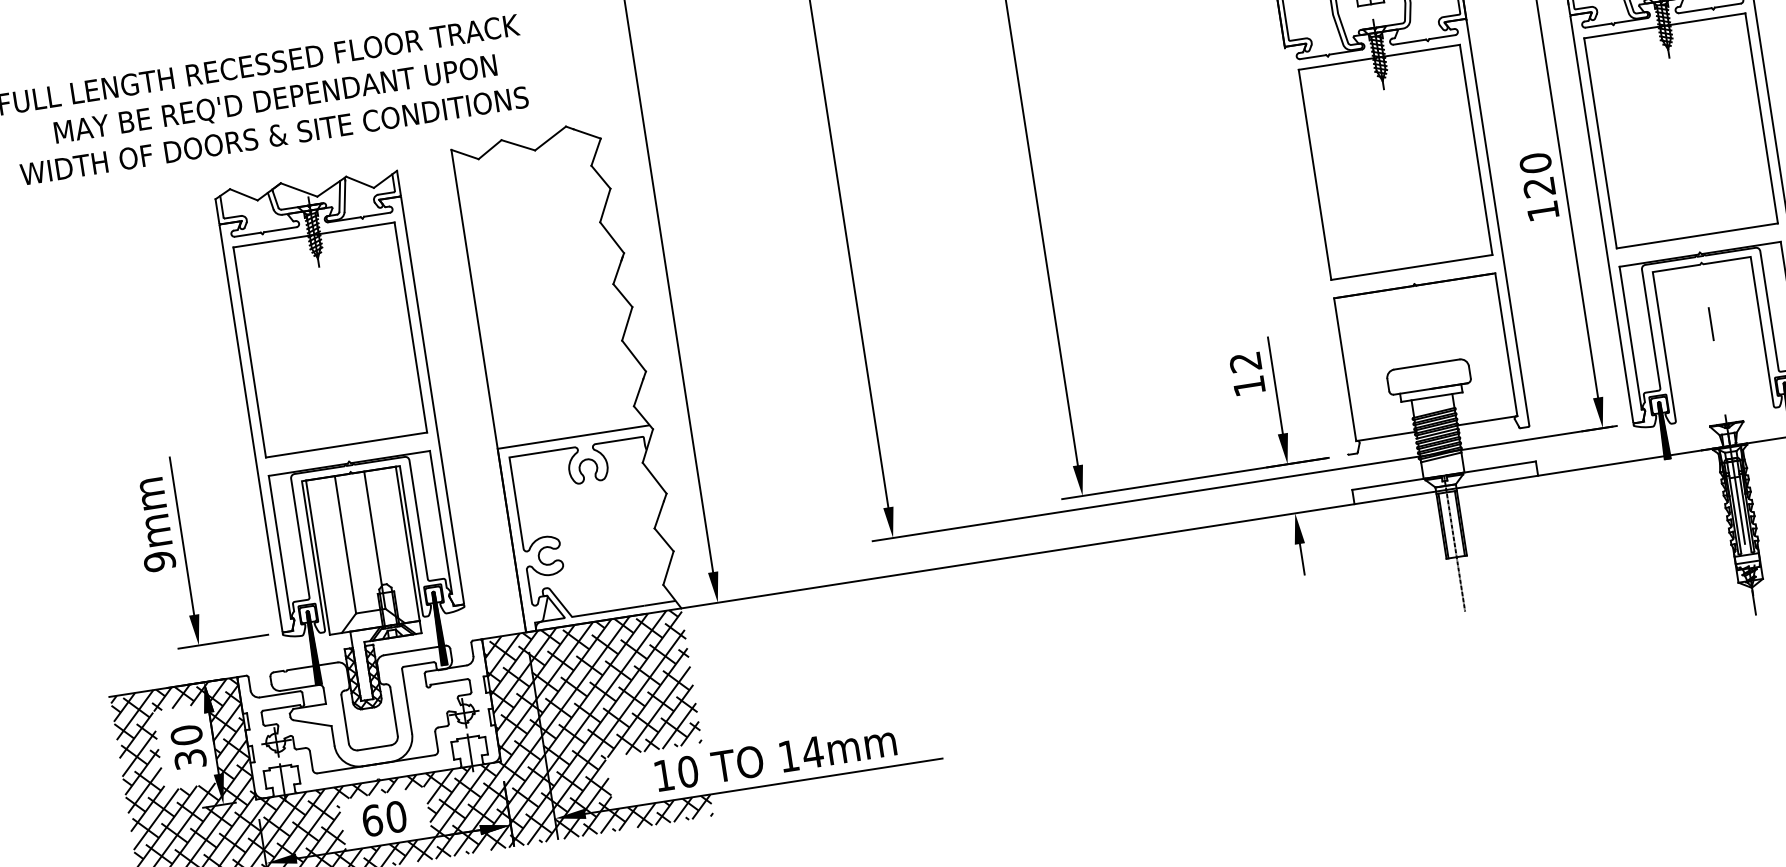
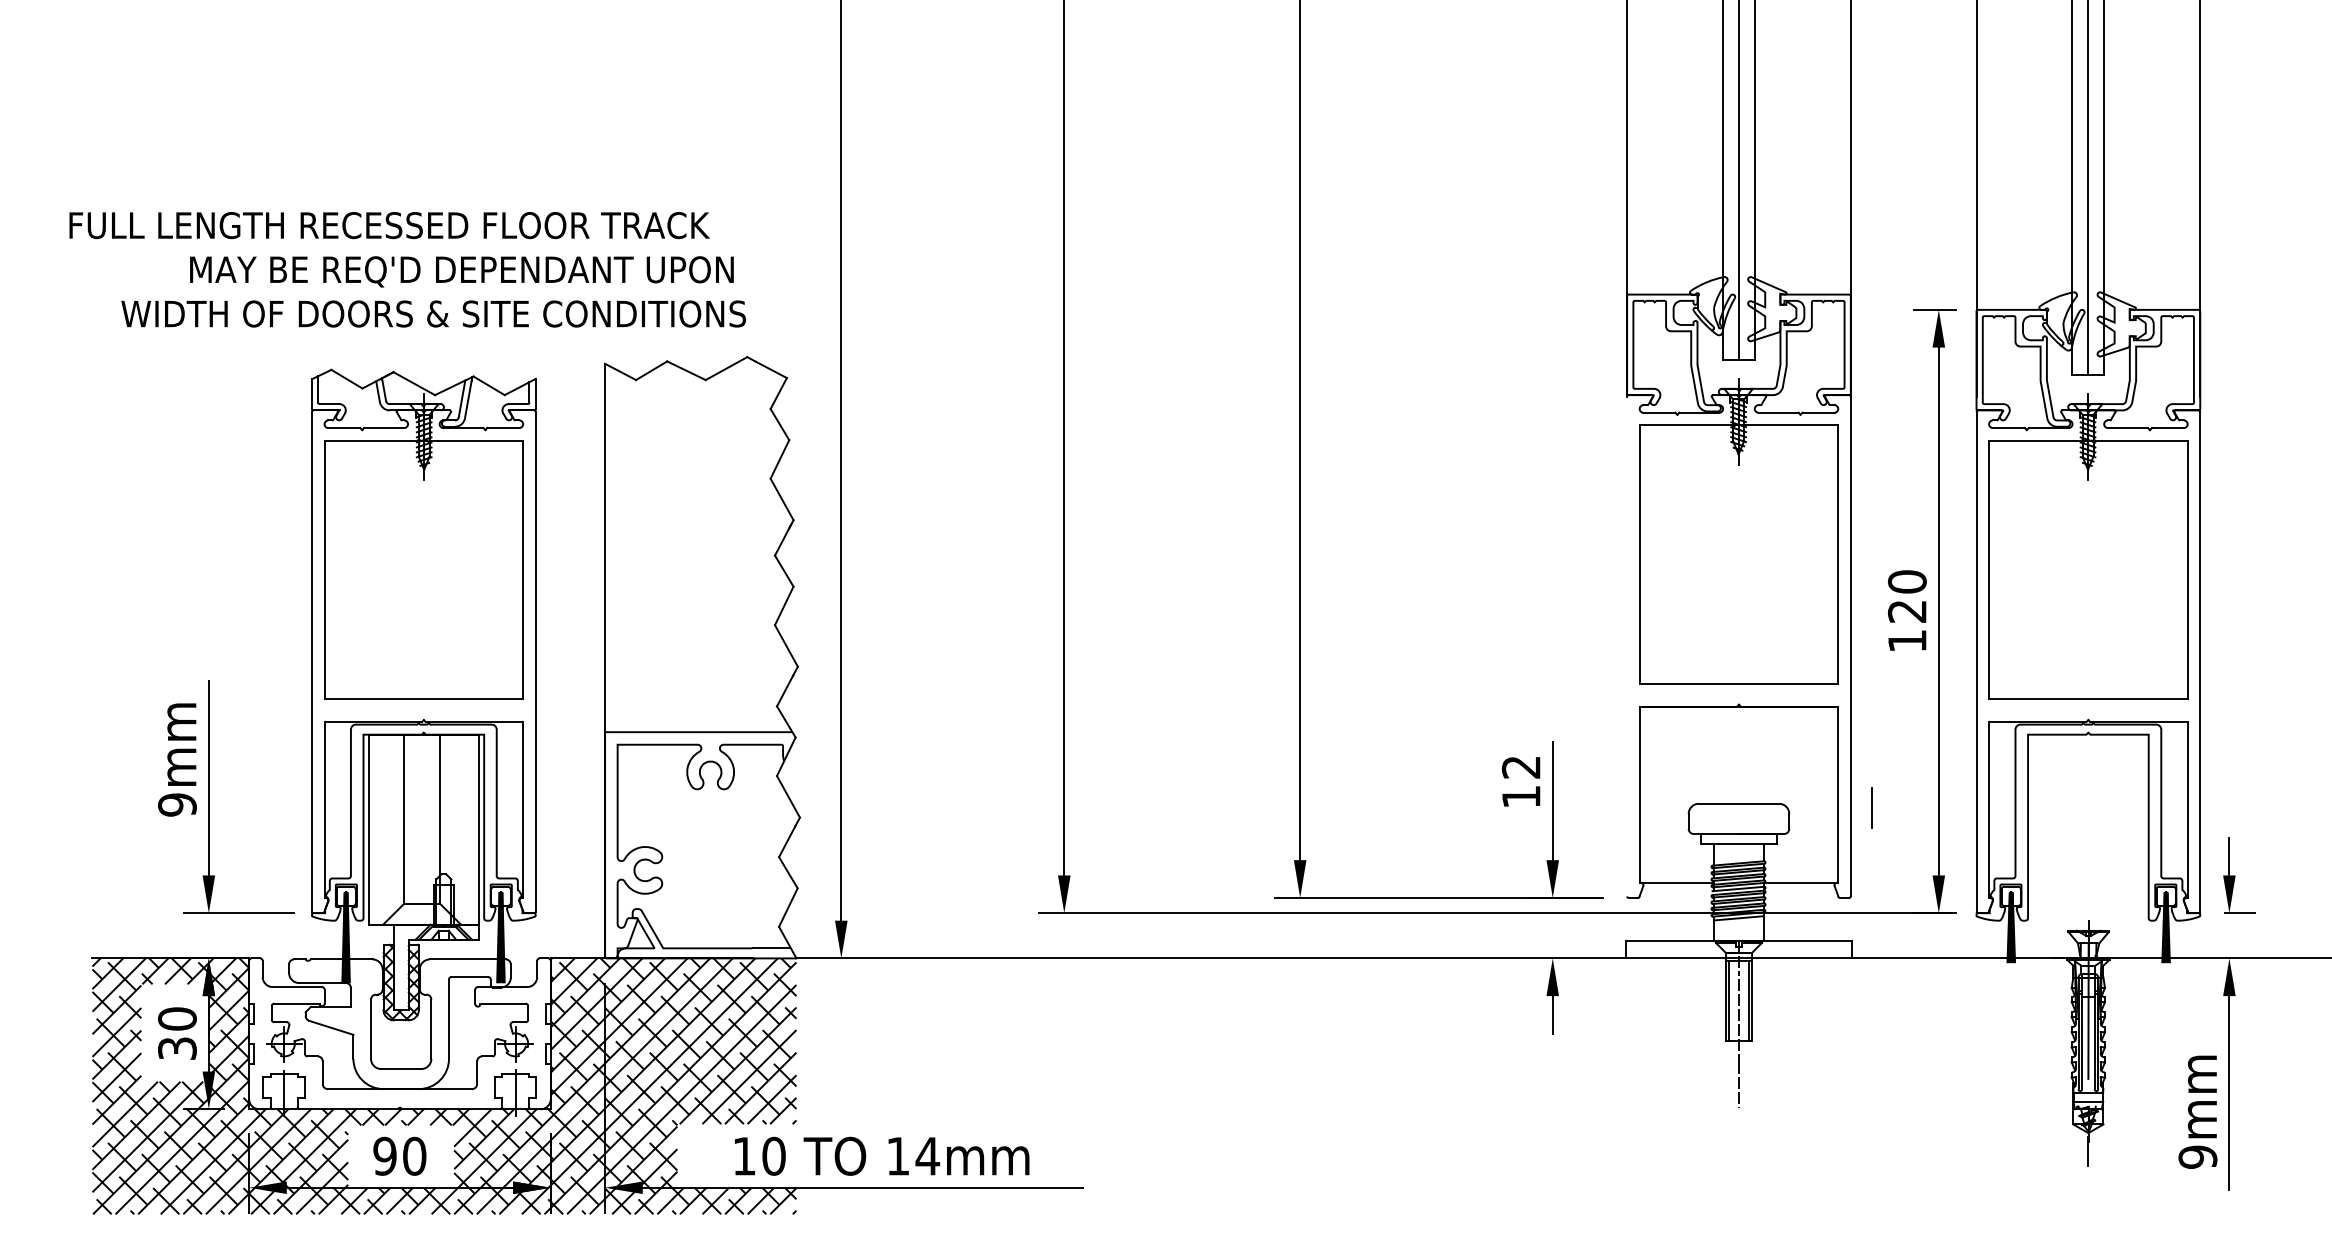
text: (275, 100) -> (461, 271), moved
text: (274, 135) -> (433, 313), moved
line: (1711, 323) -> (1871, 807), moved
text: (371, 820) -> (384, 1155), 60 -> 90

